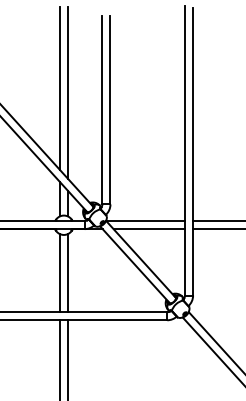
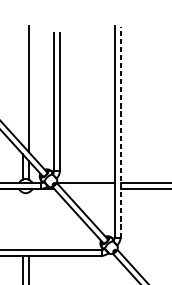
line: (59, 88) -> (22, 85), removed
line: (193, 151) -> (120, 131), solid -> dashed
line: (149, 229) -> (88, 189), removed
line: (59, 273) -> (22, 221), removed
line: (67, 273) -> (28, 221), removed

